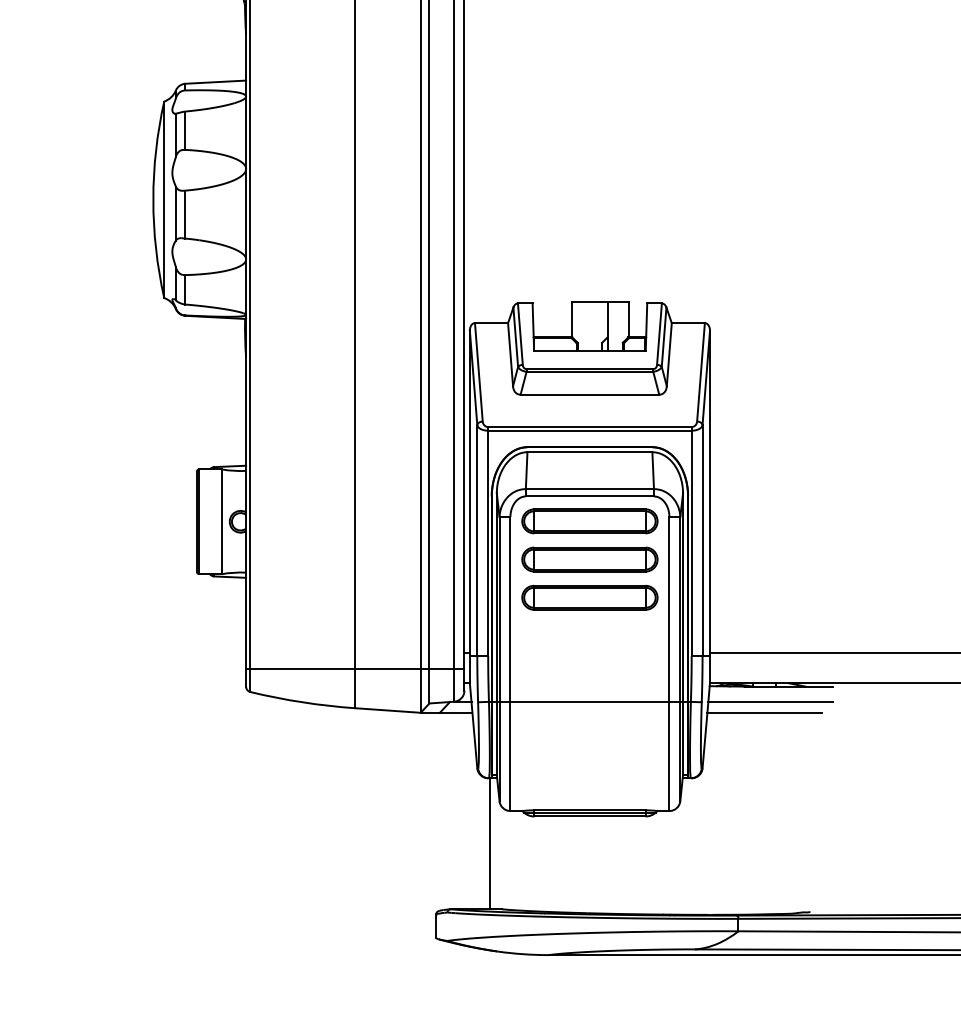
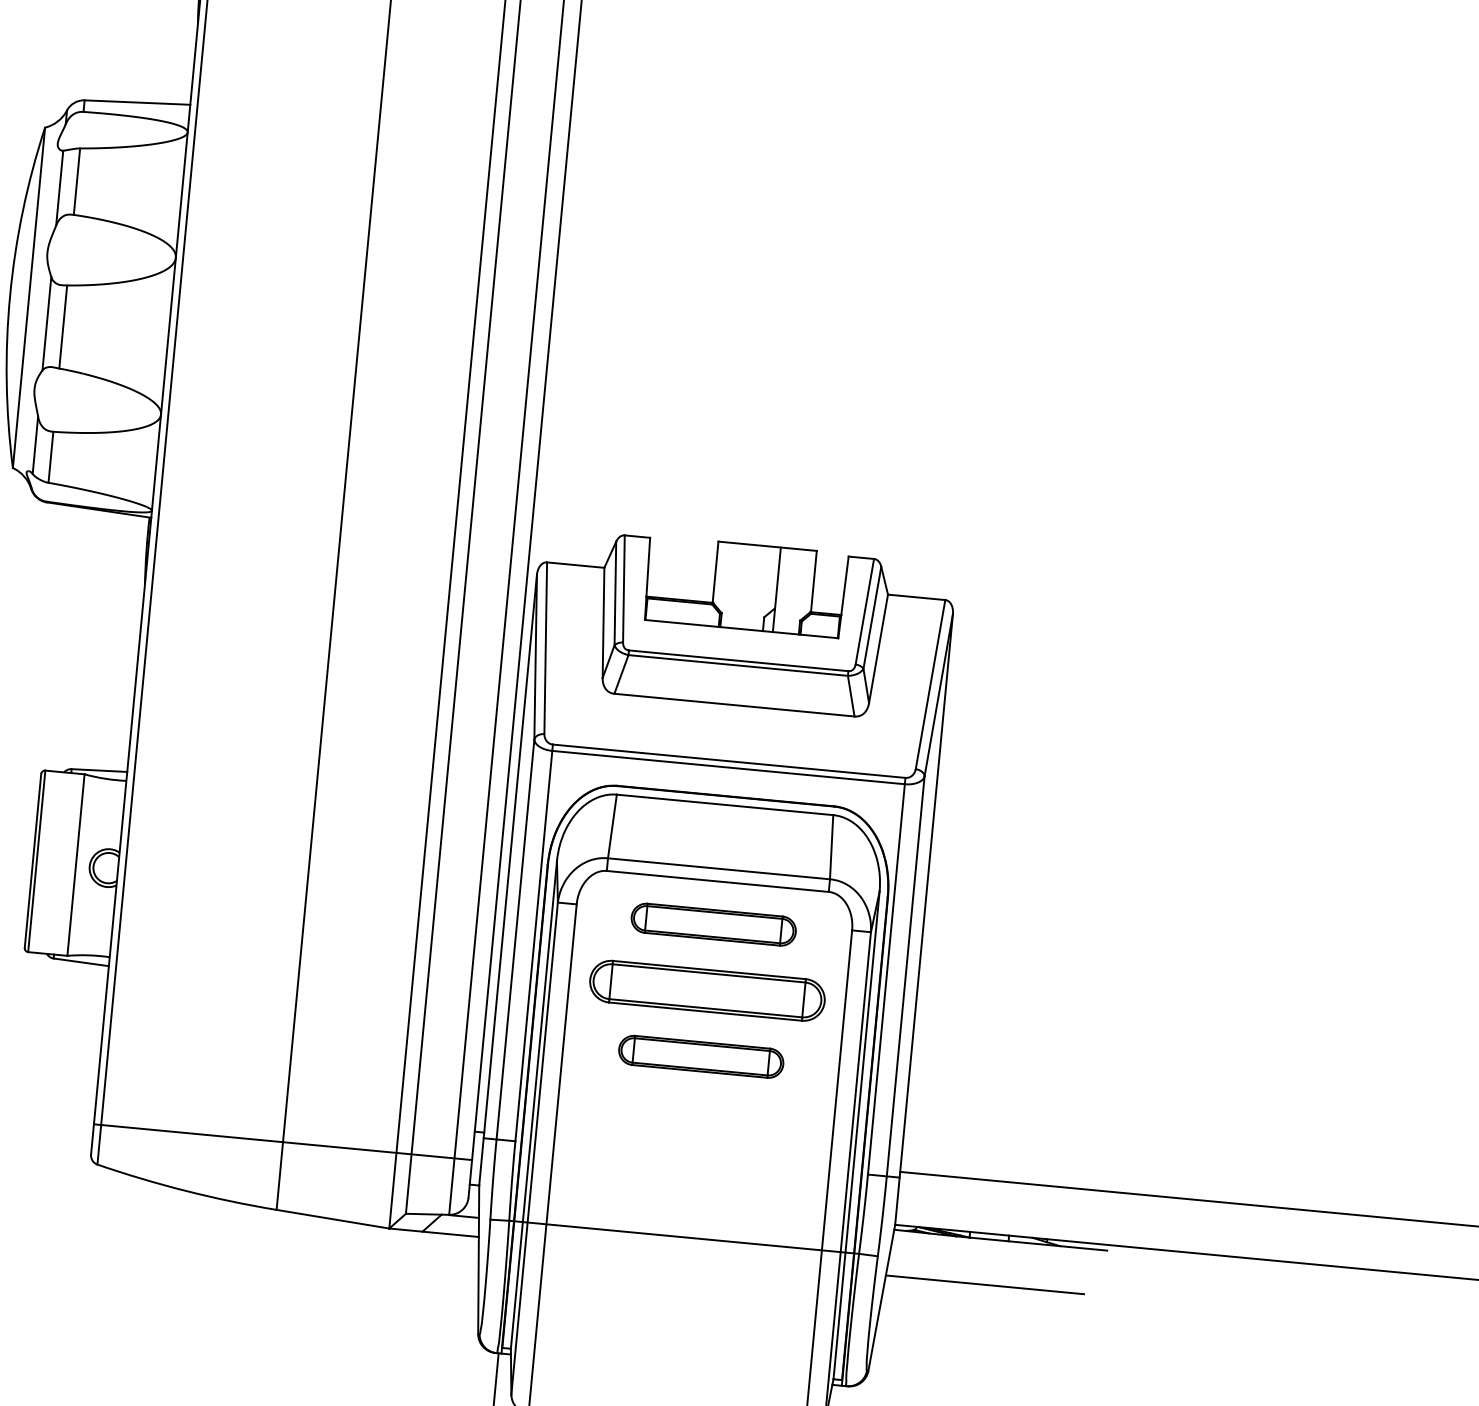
part: (589, 521) -> (712, 924), size x0.7
part: (589, 597) -> (700, 1056), size x0.7
line: (770, 701) -> (997, 1266), removed

